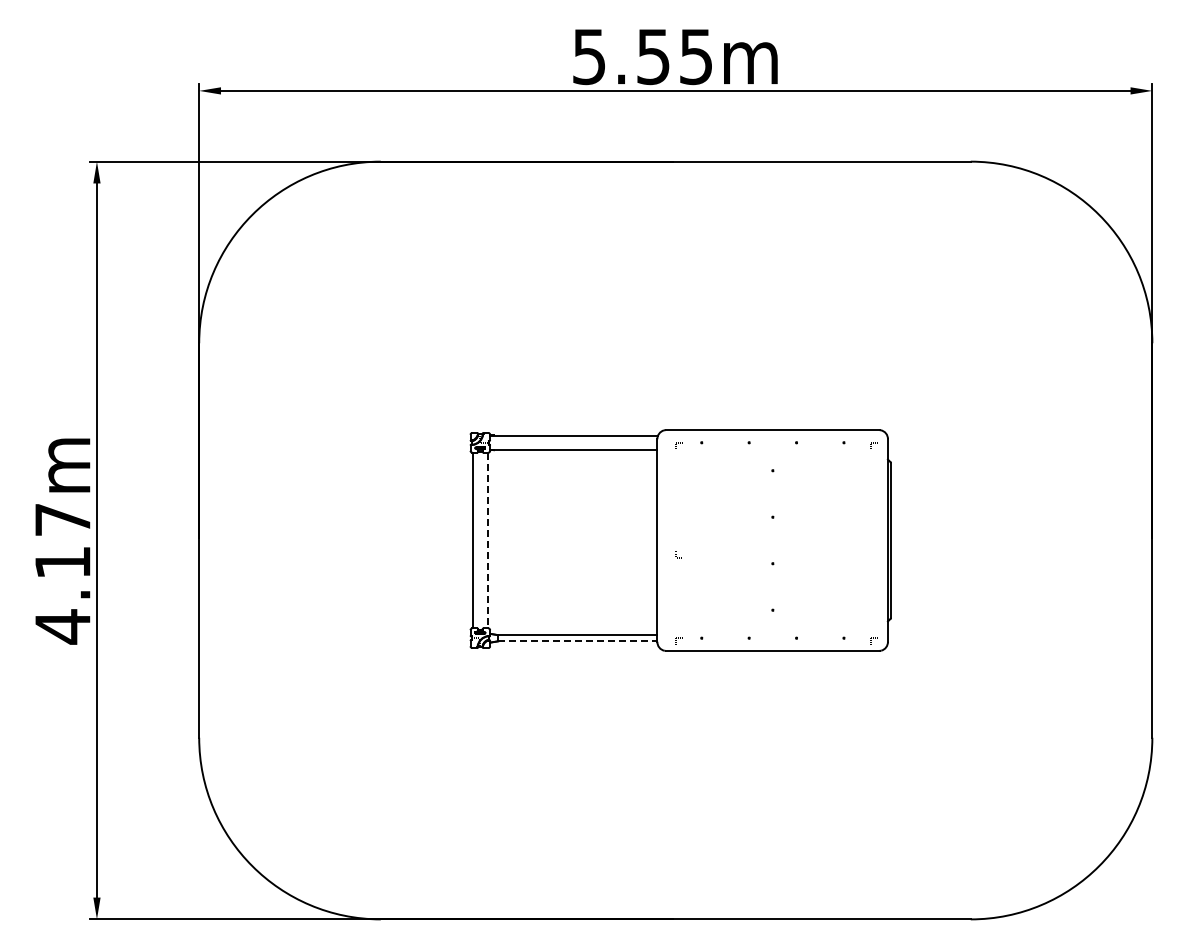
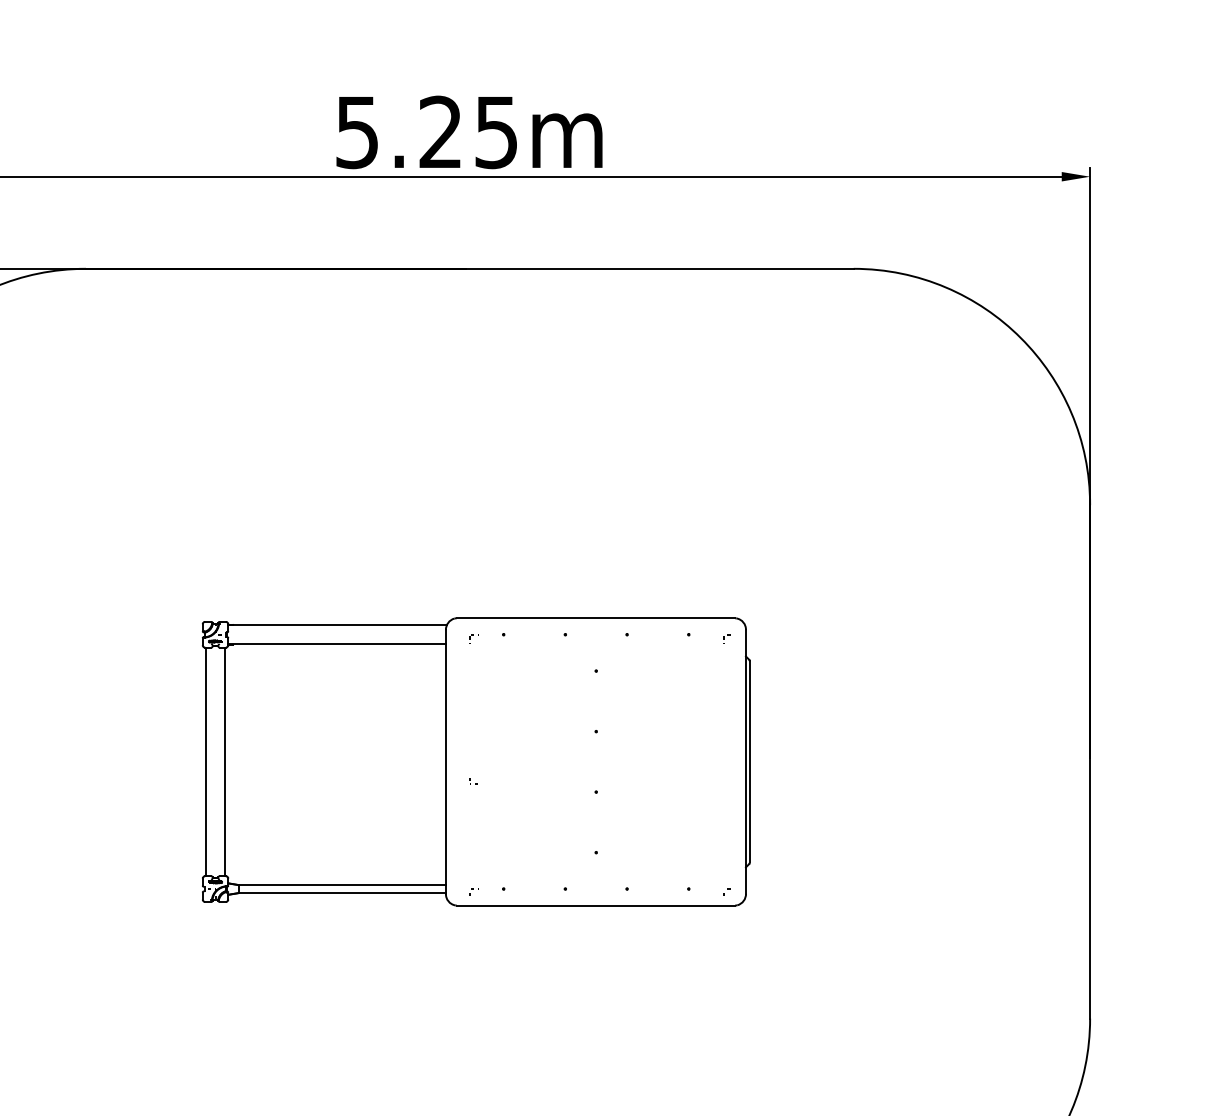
text: (653, 56) -> (440, 131), 5.55m -> 5.25m
line: (487, 540) -> (224, 761), dashed -> solid
line: (577, 641) -> (341, 893), dashed -> solid

